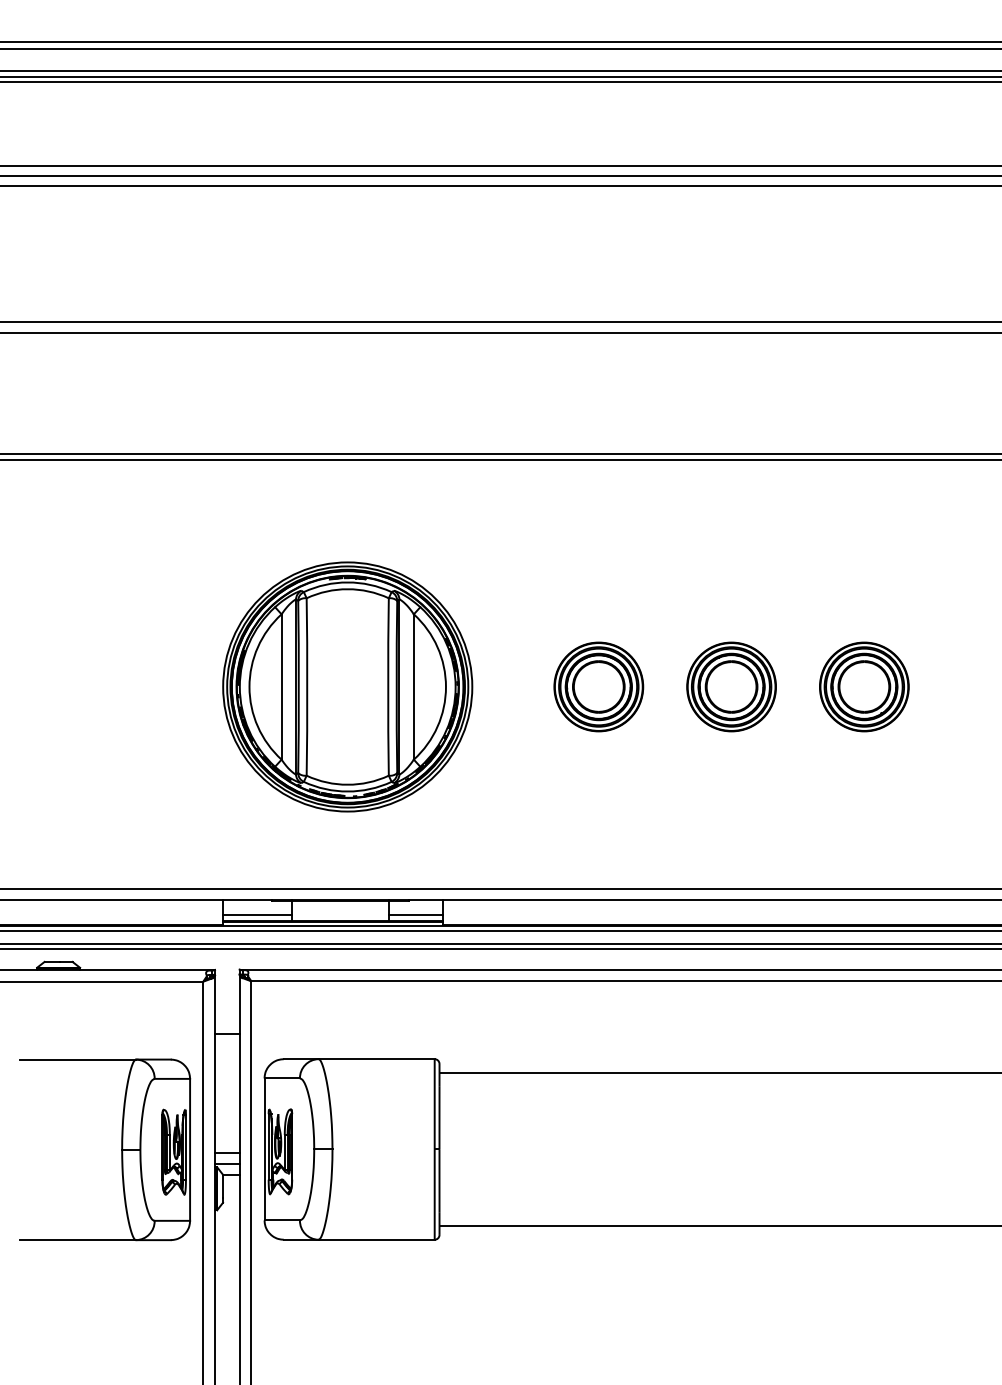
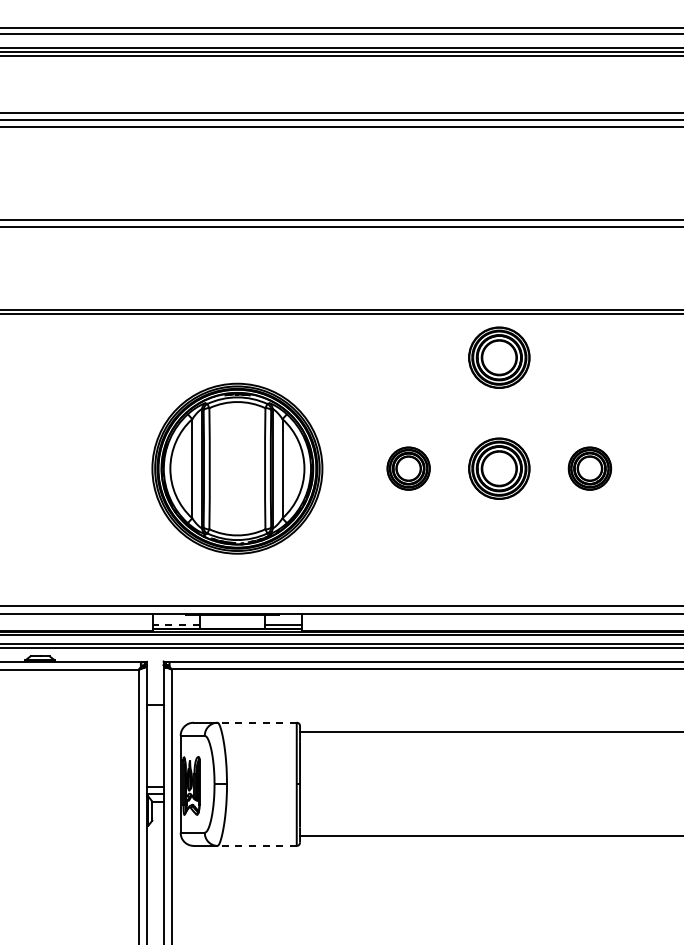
part: (731, 523) -> (499, 357), added
part: (598, 686) -> (408, 468), size x0.7
part: (863, 686) -> (589, 468), size x0.7
line: (256, 915) -> (175, 624), solid -> dashed
line: (377, 1058) -> (257, 722), solid -> dashed
part: (120, 1149) -> (82, 784), removed
line: (377, 1239) -> (257, 845), solid -> dashed

